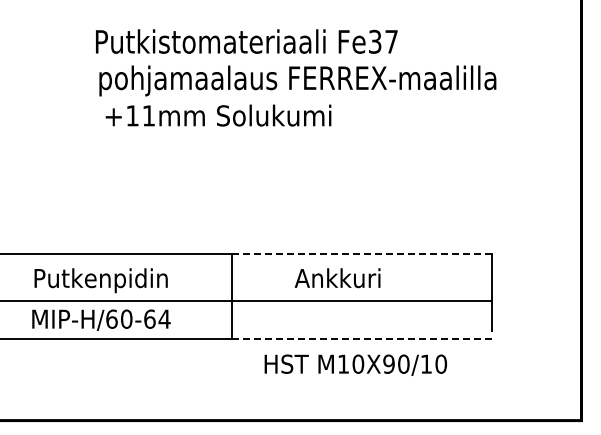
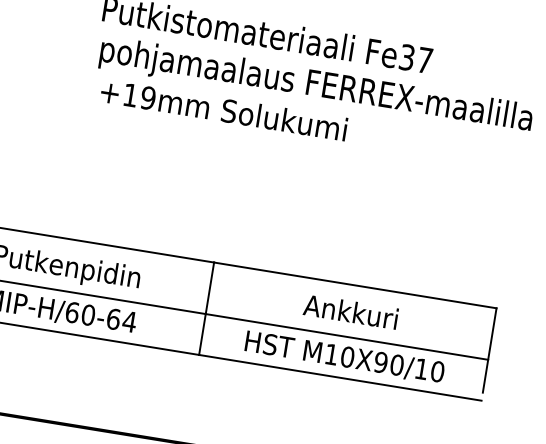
text: (148, 115) -> (147, 97), +11mm -> +19mm
line: (361, 253) -> (355, 285), dashed -> solid
text: (337, 278) -> (350, 312), moved
line: (361, 338) -> (340, 377), dashed -> solid
text: (355, 364) -> (344, 356), moved

